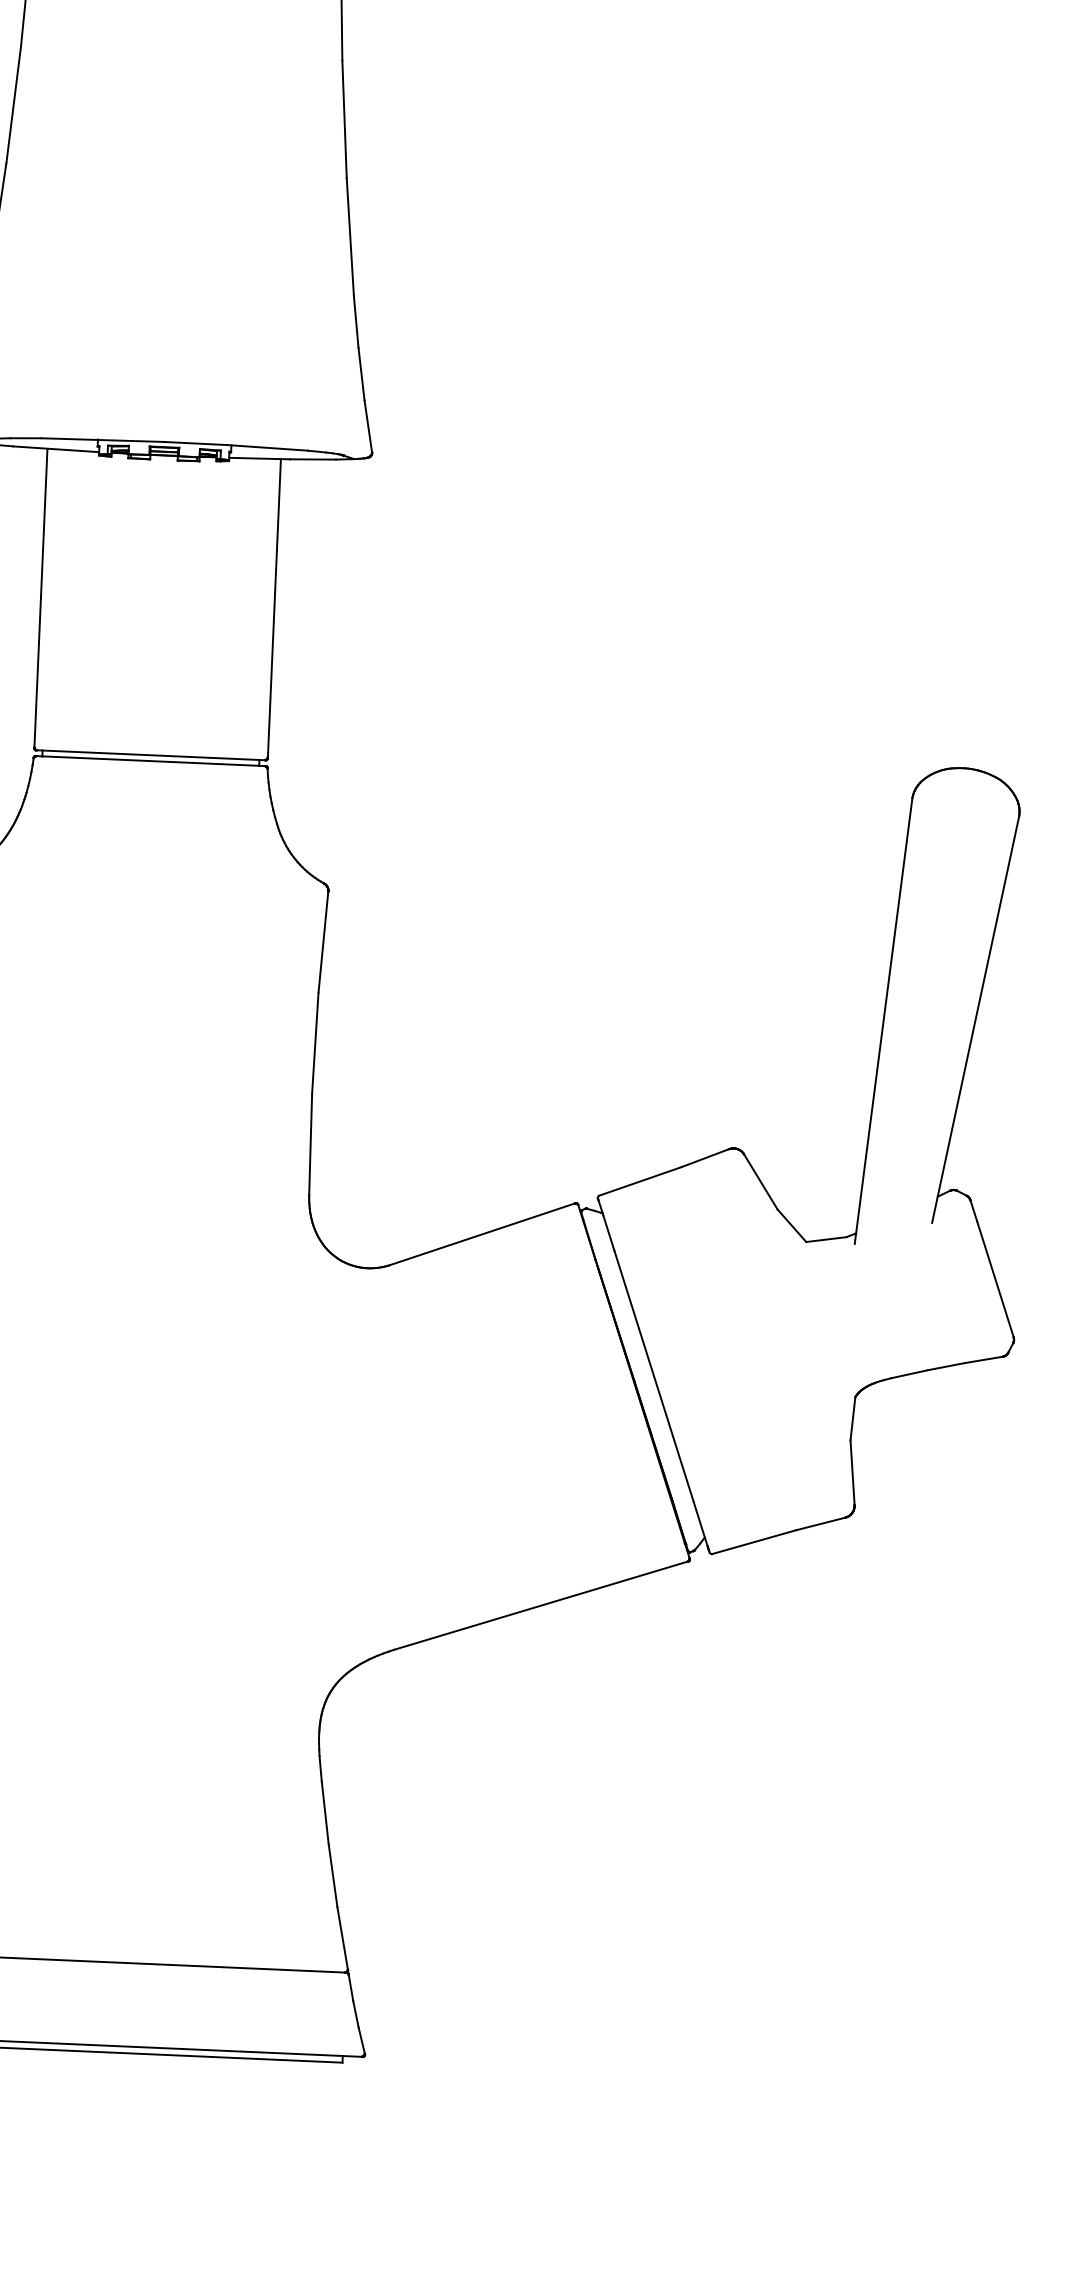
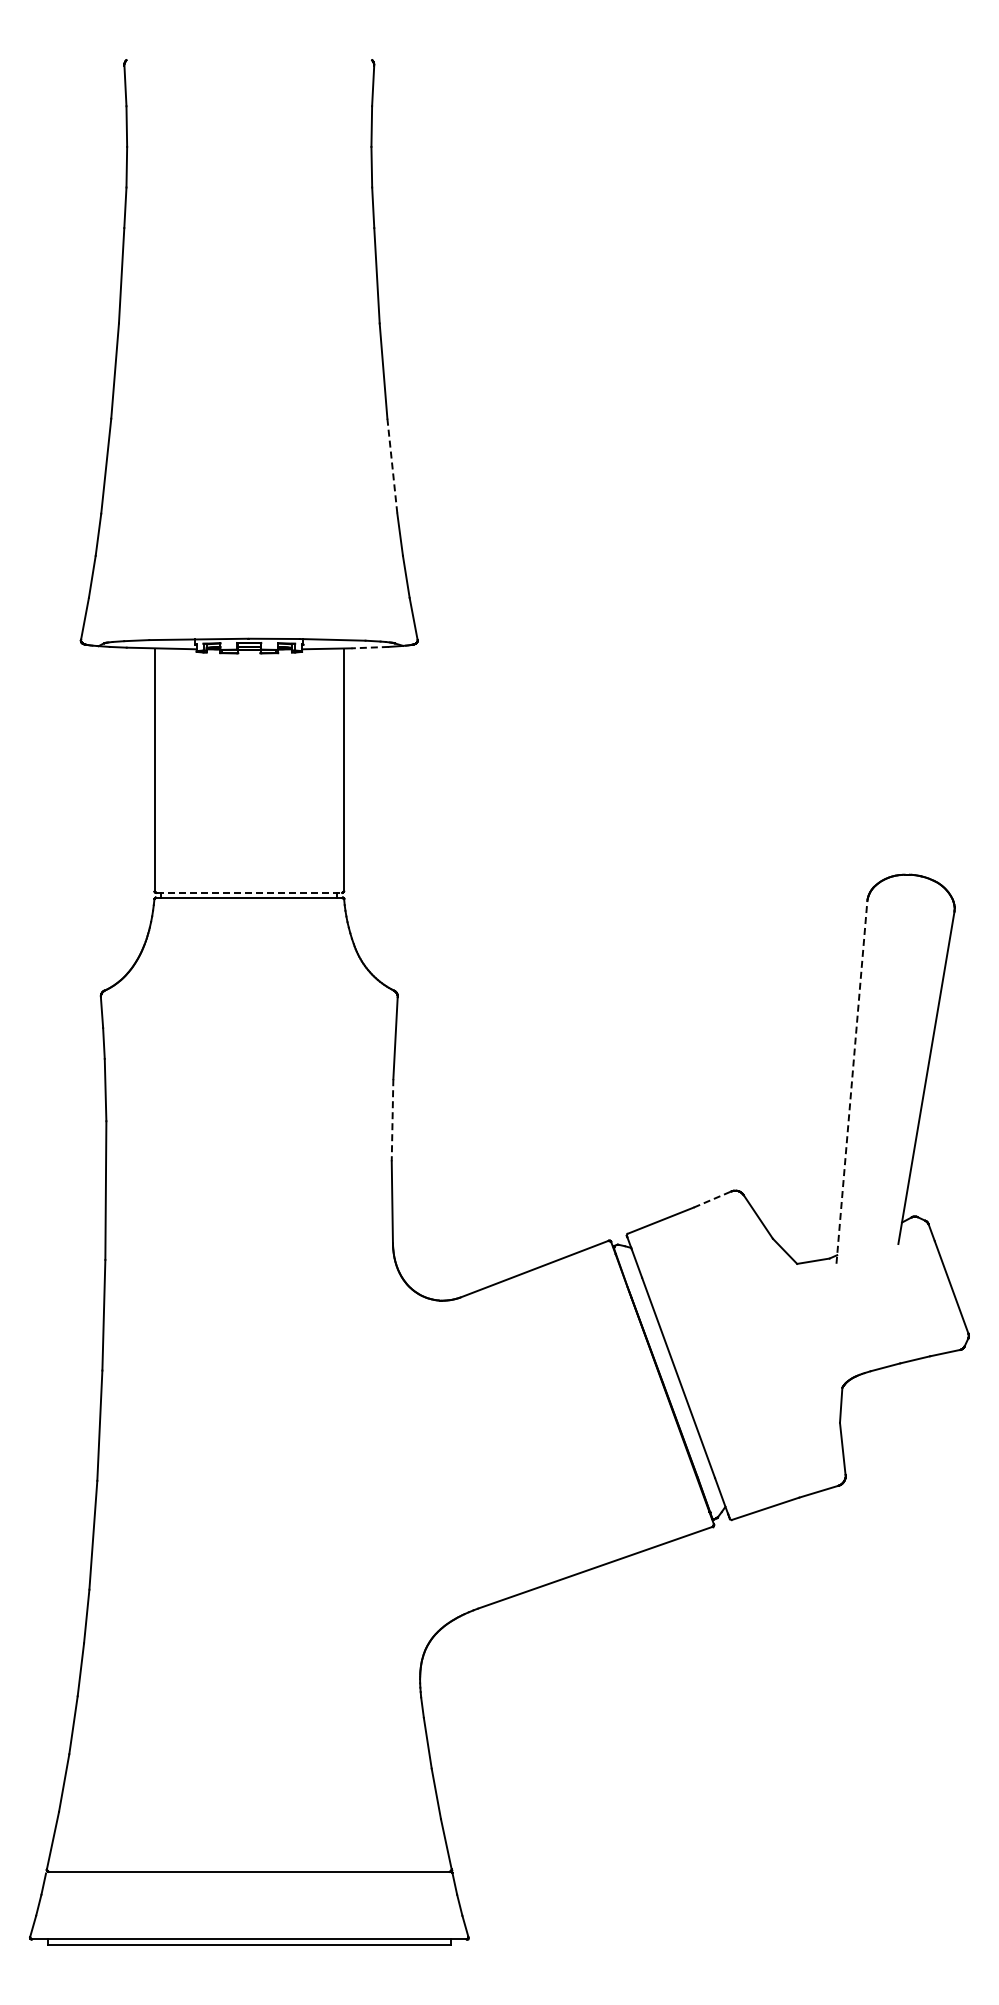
line: (350, 237) -> (392, 466), solid -> dashed
line: (313, 459) -> (370, 647), solid -> dashed
line: (151, 754) -> (249, 892), solid -> dashed
line: (883, 1020) -> (851, 1081), solid -> dashed
line: (315, 1043) -> (392, 1120), solid -> dashed
line: (705, 1158) -> (712, 1199), solid -> dashed

